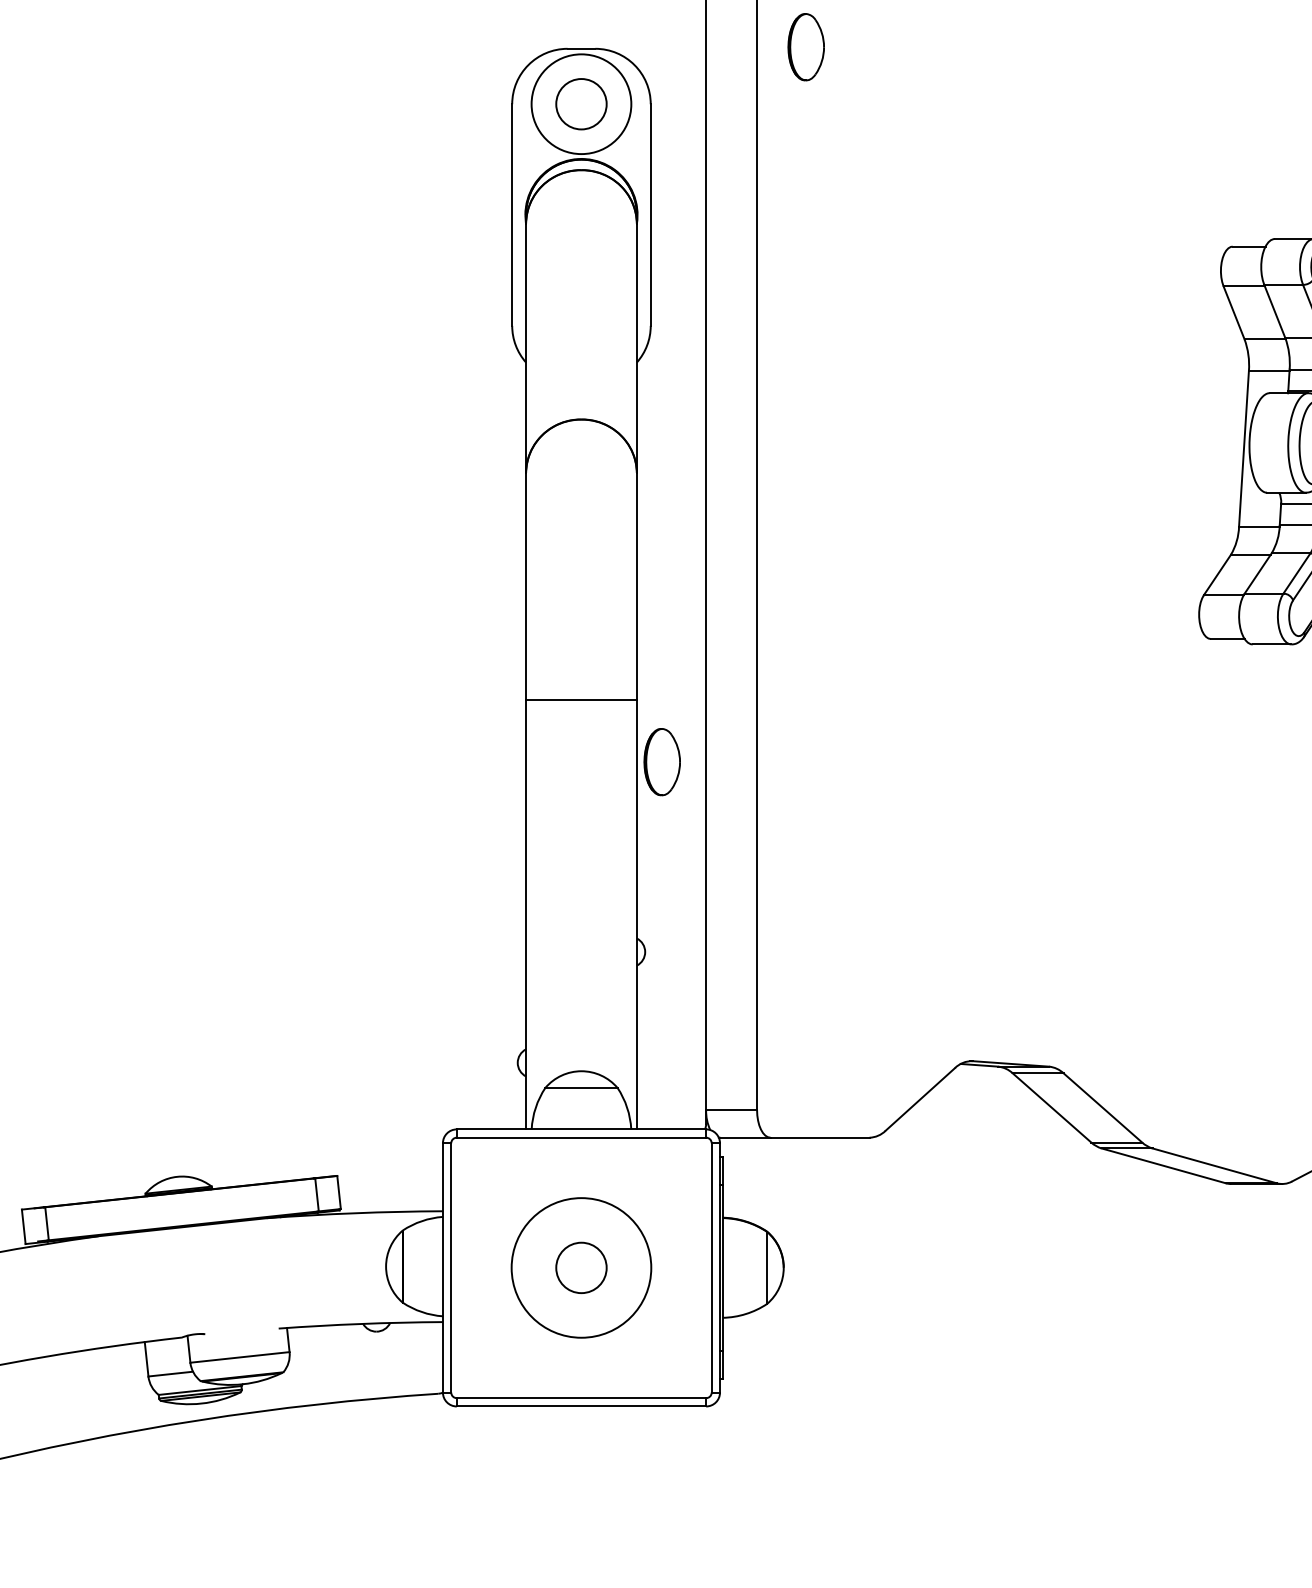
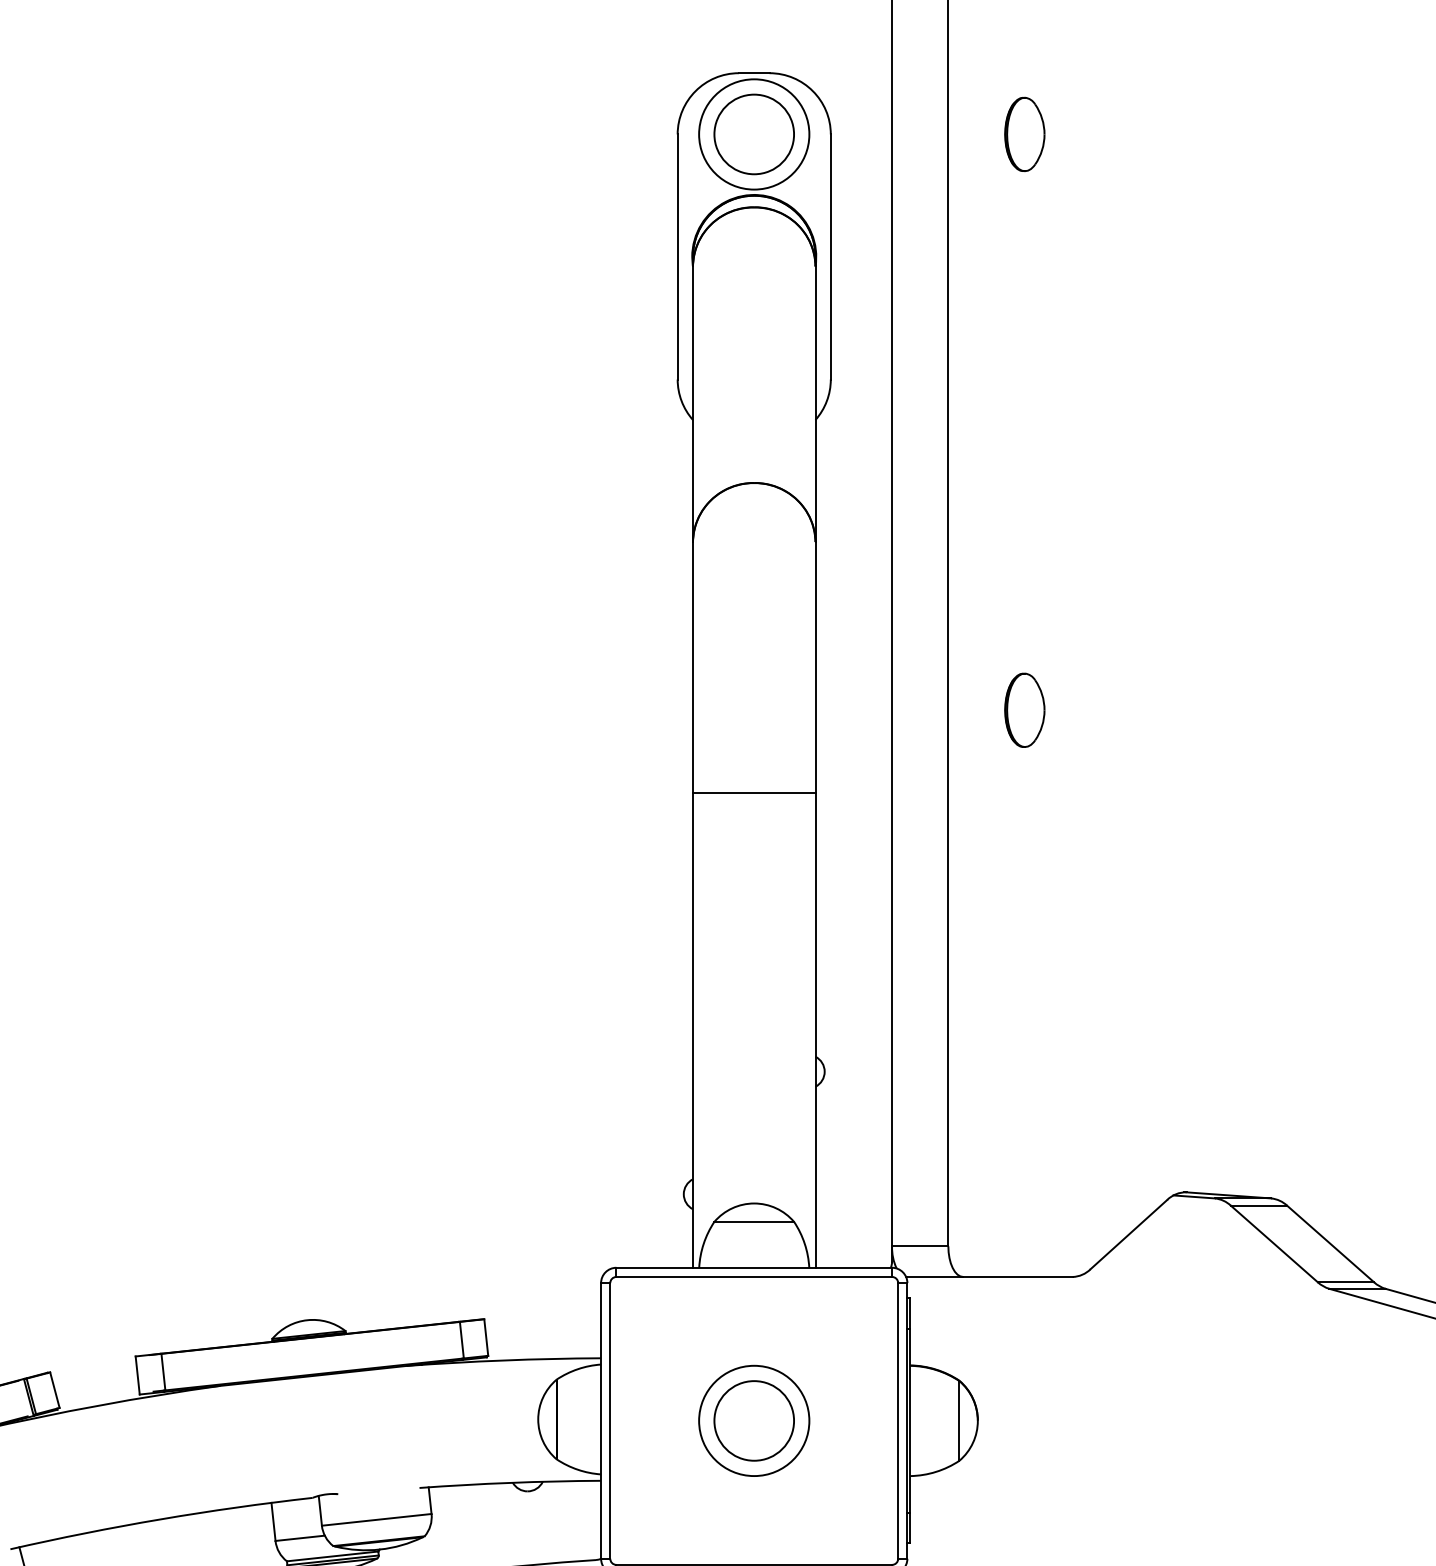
part: (805, 47) -> (1024, 134), moved
circle: (581, 104) -> (754, 134), size x1.43
part: (661, 762) -> (1024, 710), moved
circle: (581, 1267) -> (754, 1420), size x0.71
circle: (581, 1267) -> (754, 1420), size x1.43

